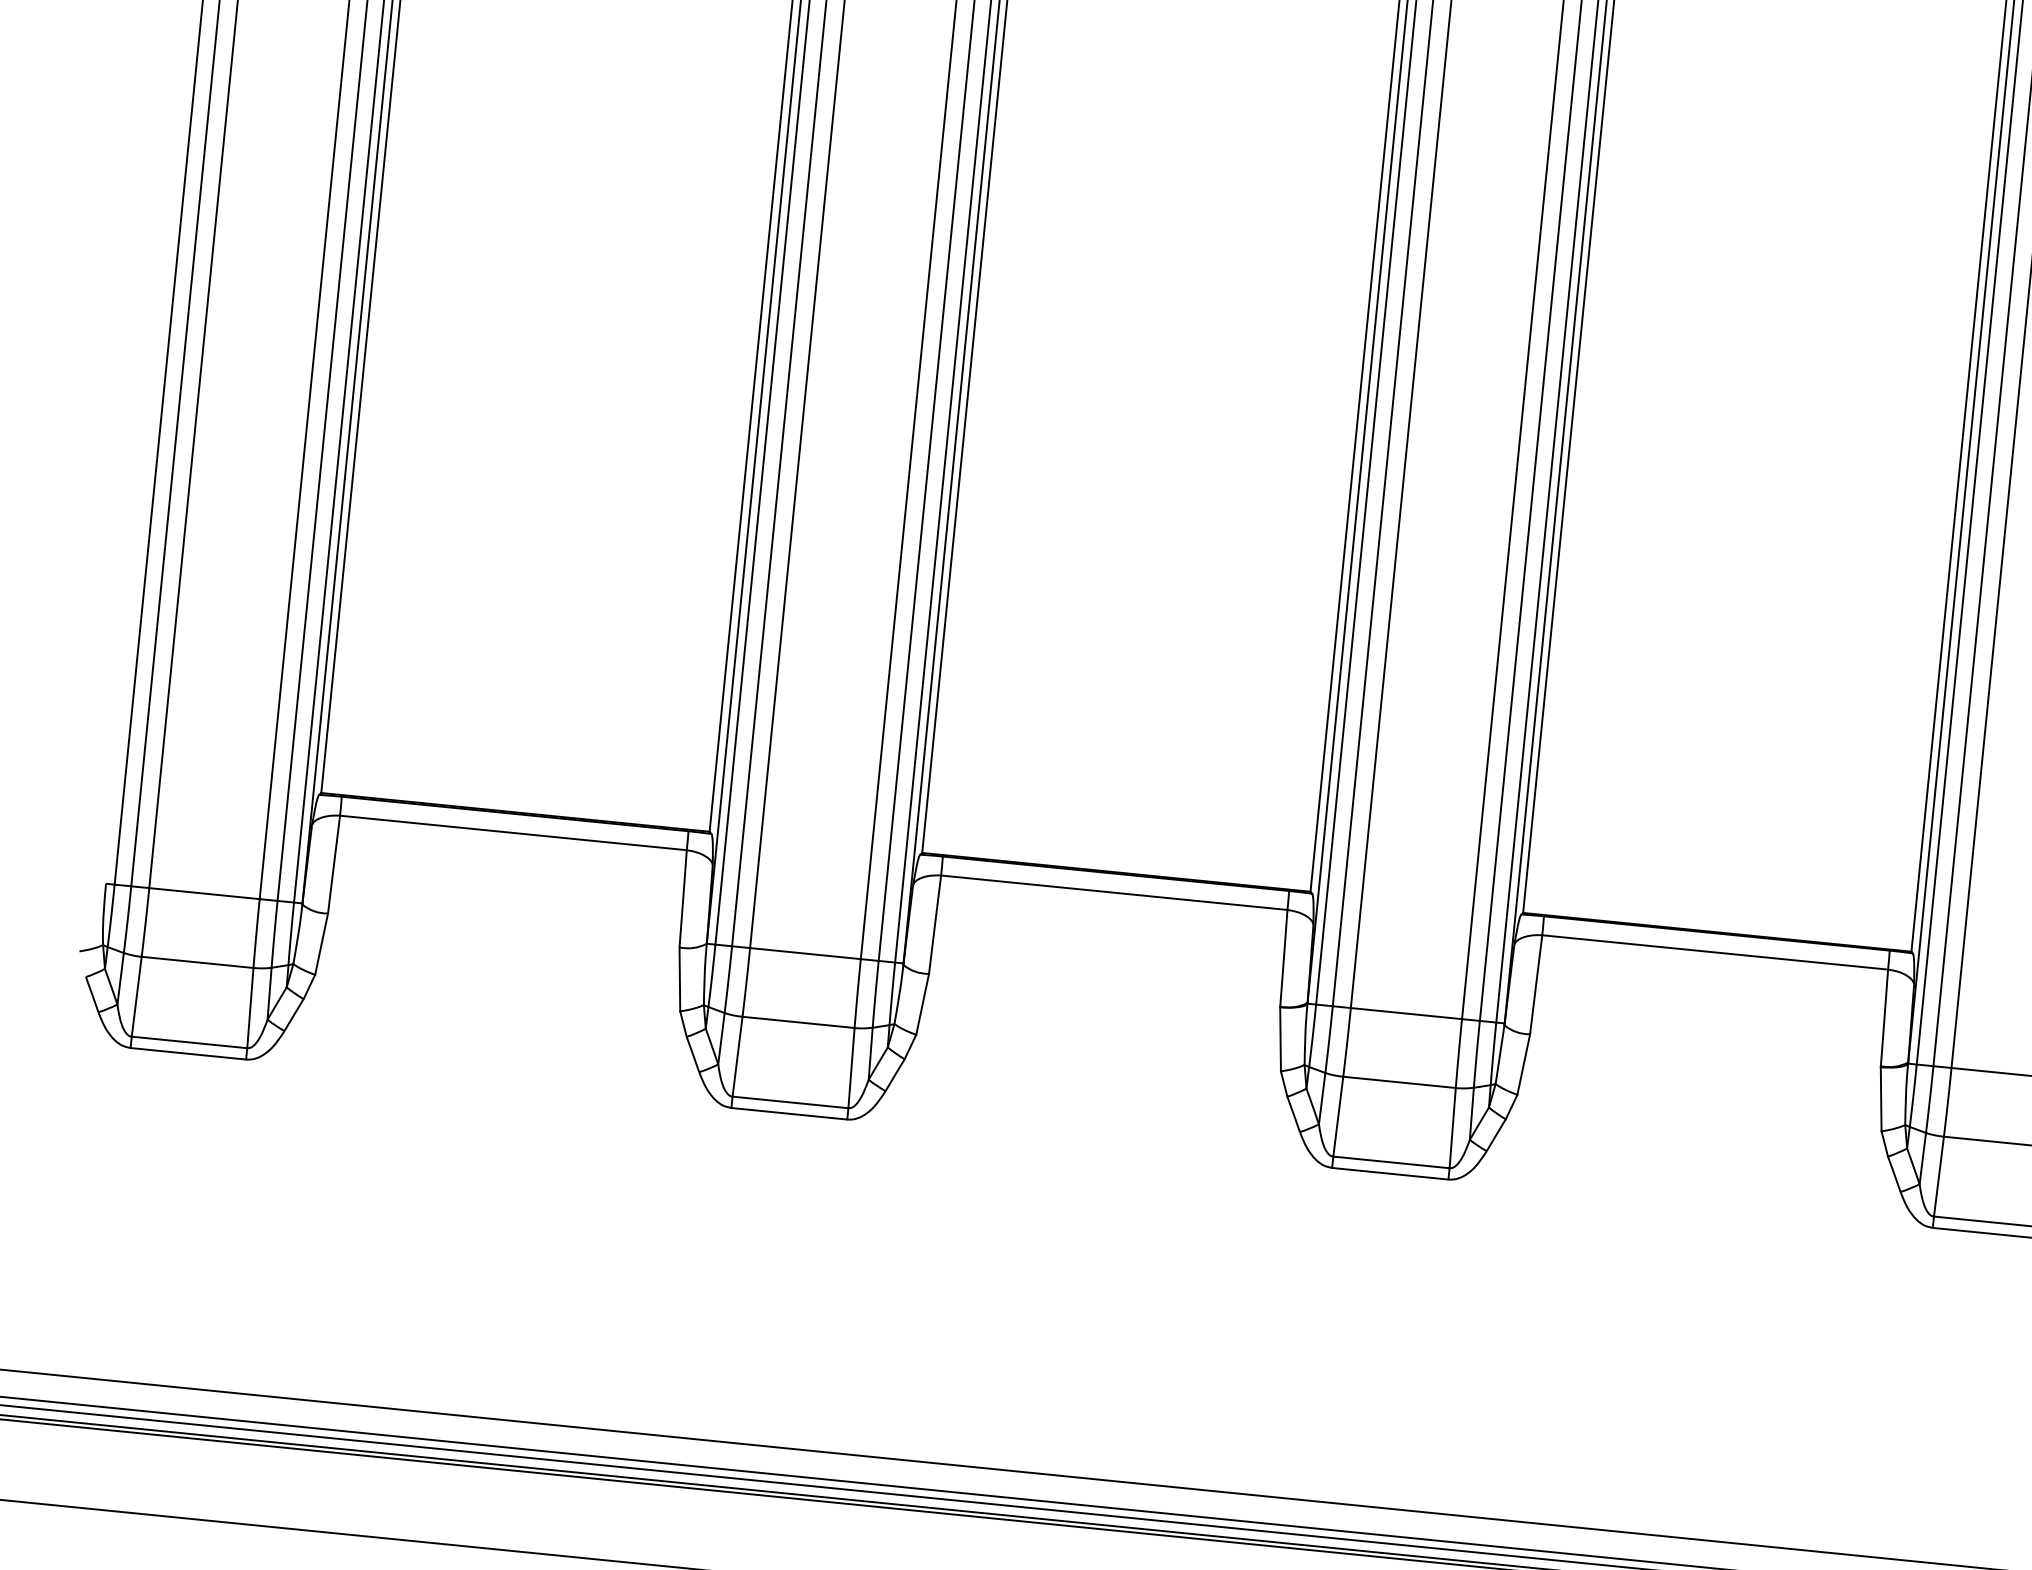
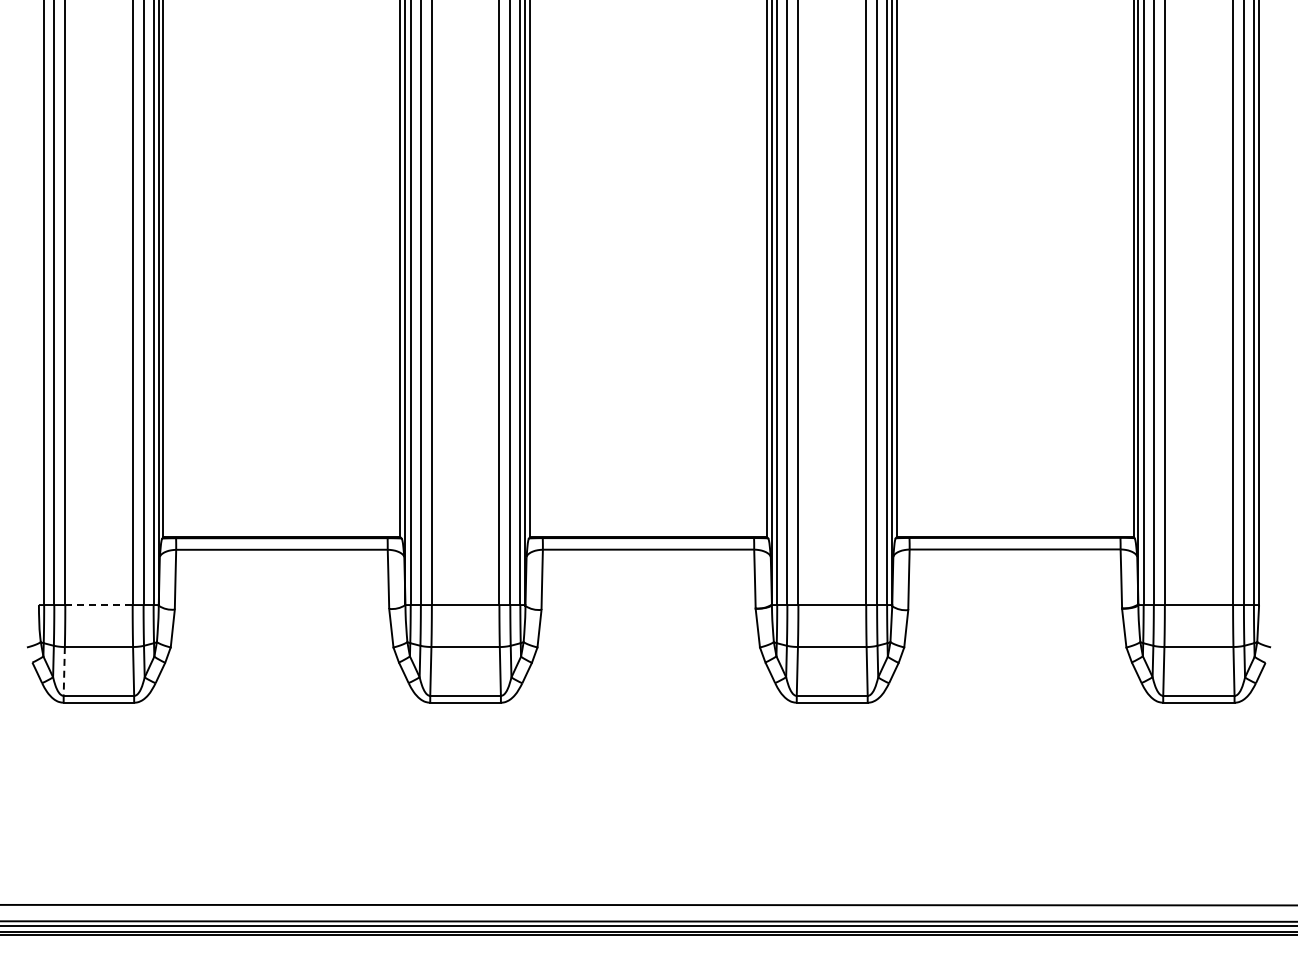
line: (205, 894) -> (99, 605), solid -> dashed
line: (137, 996) -> (64, 671), solid -> dashed

